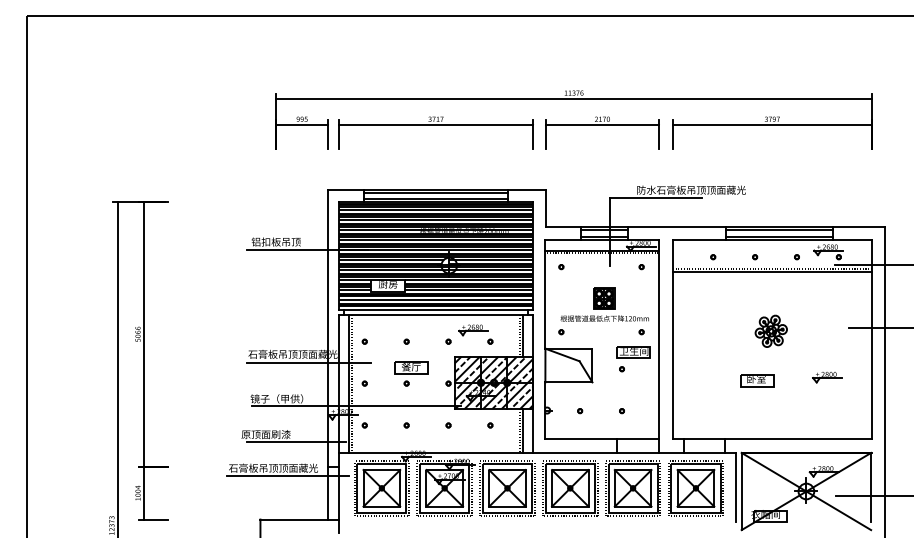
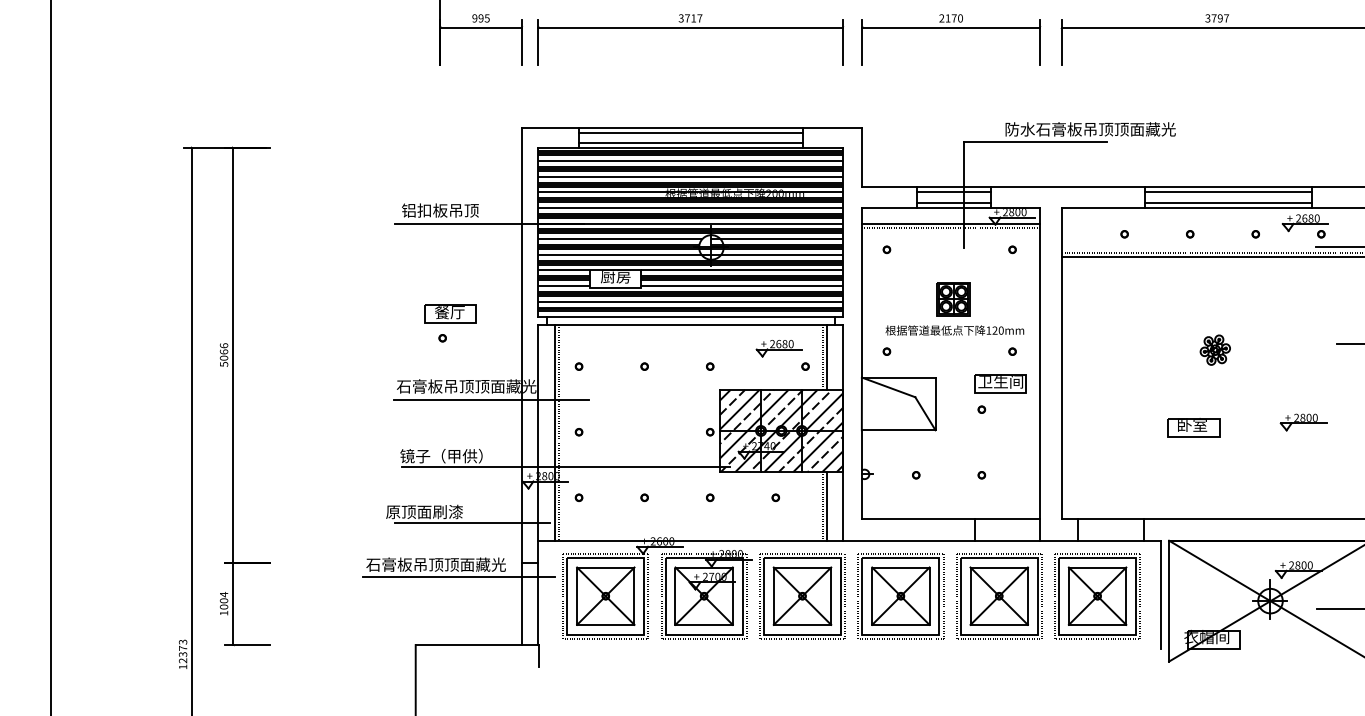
part: (770, 330) -> (1214, 349), size x0.6
part: (475, 334) -> (782, 355), moved
part: (411, 373) -> (450, 322), moved

